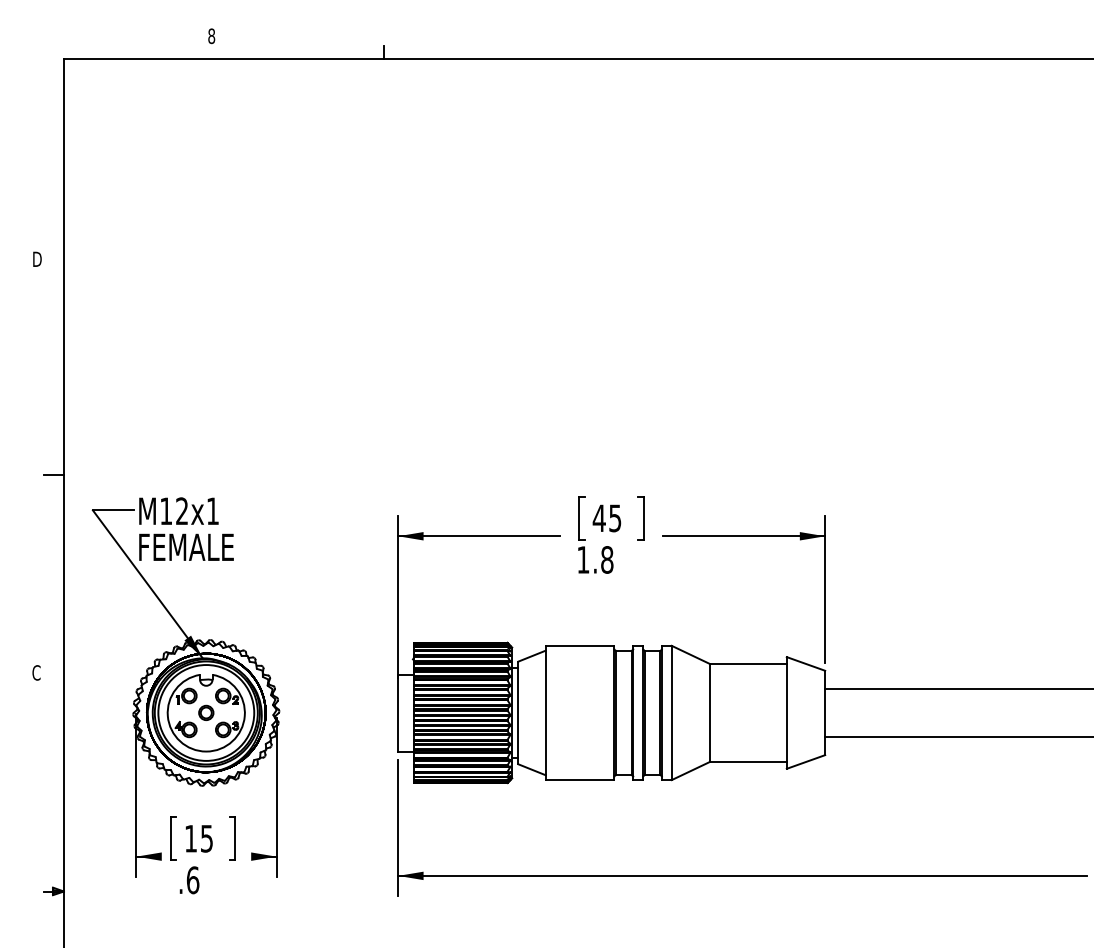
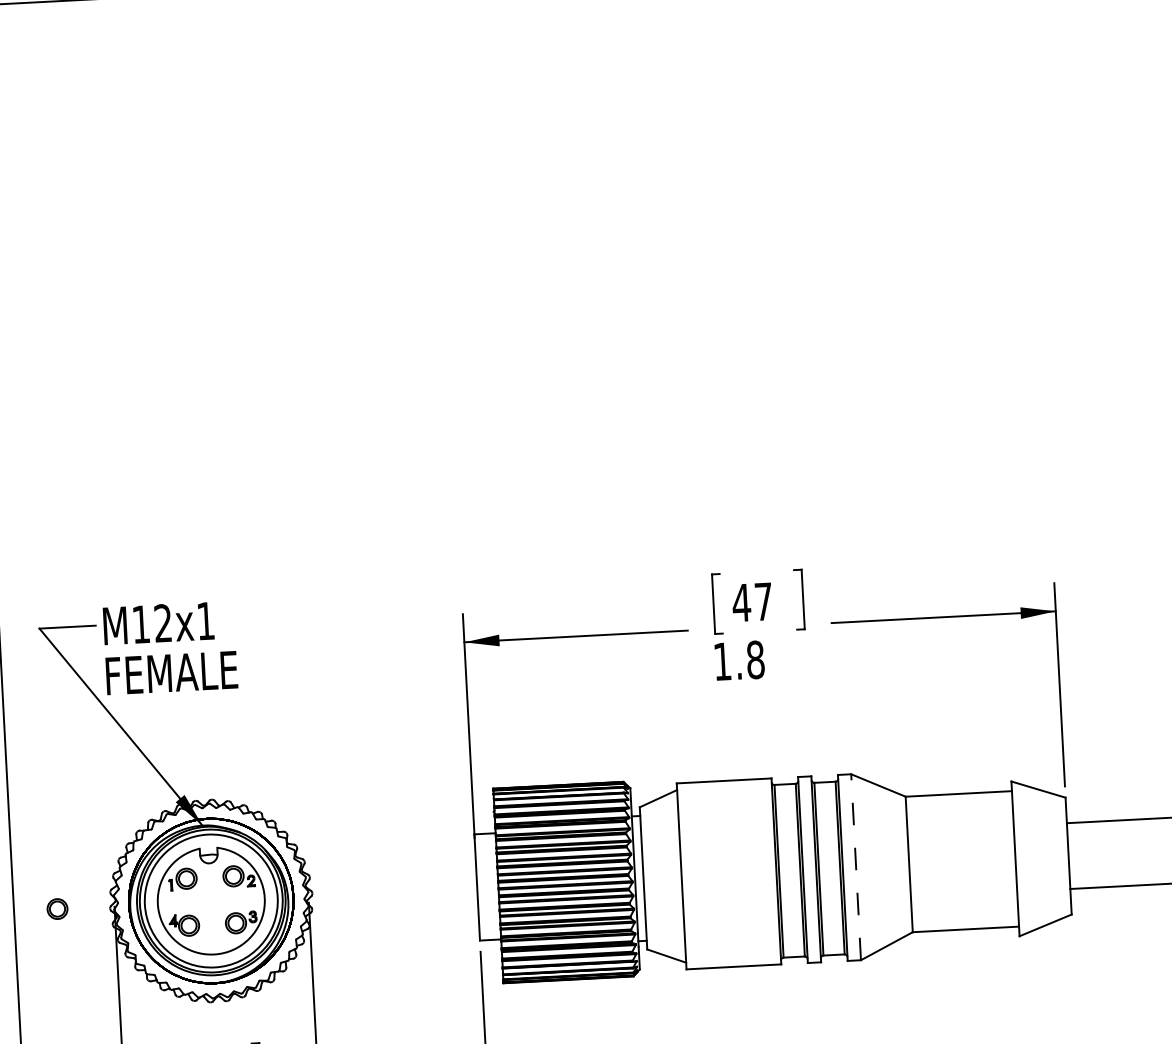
text: (615, 518) -> (764, 601), 45 -> 47
part: (206, 712) -> (57, 908), moved
line: (671, 712) -> (855, 866), solid -> dashed

